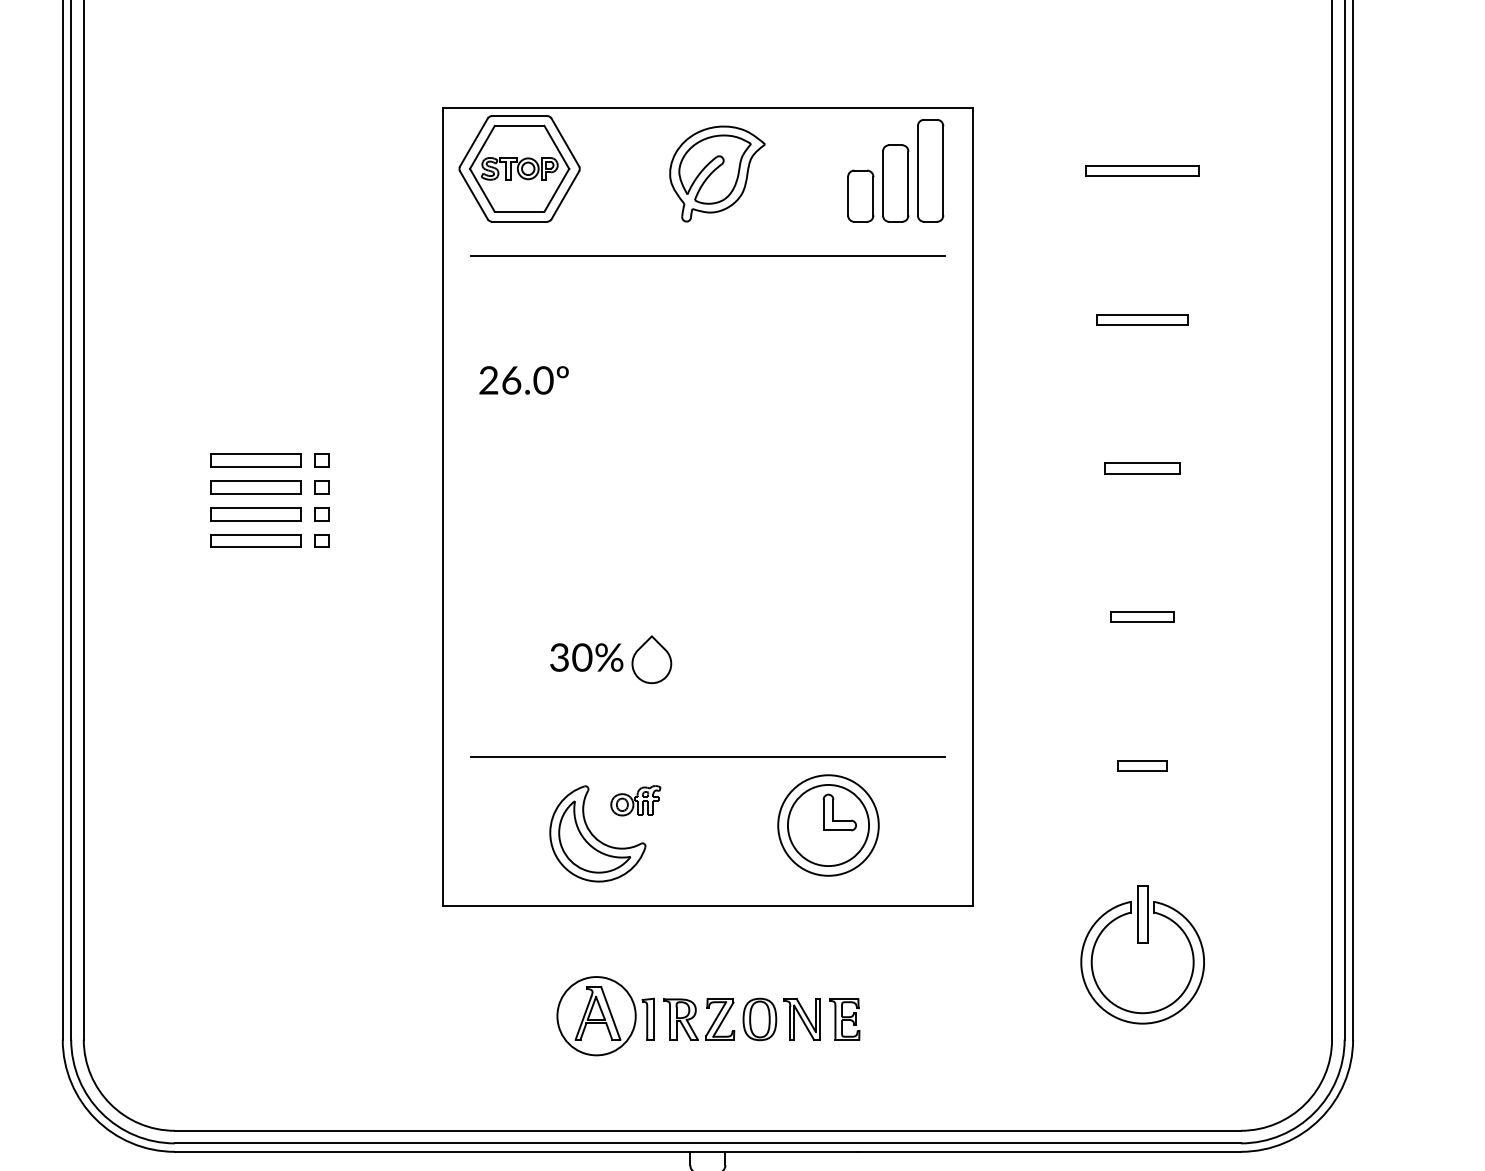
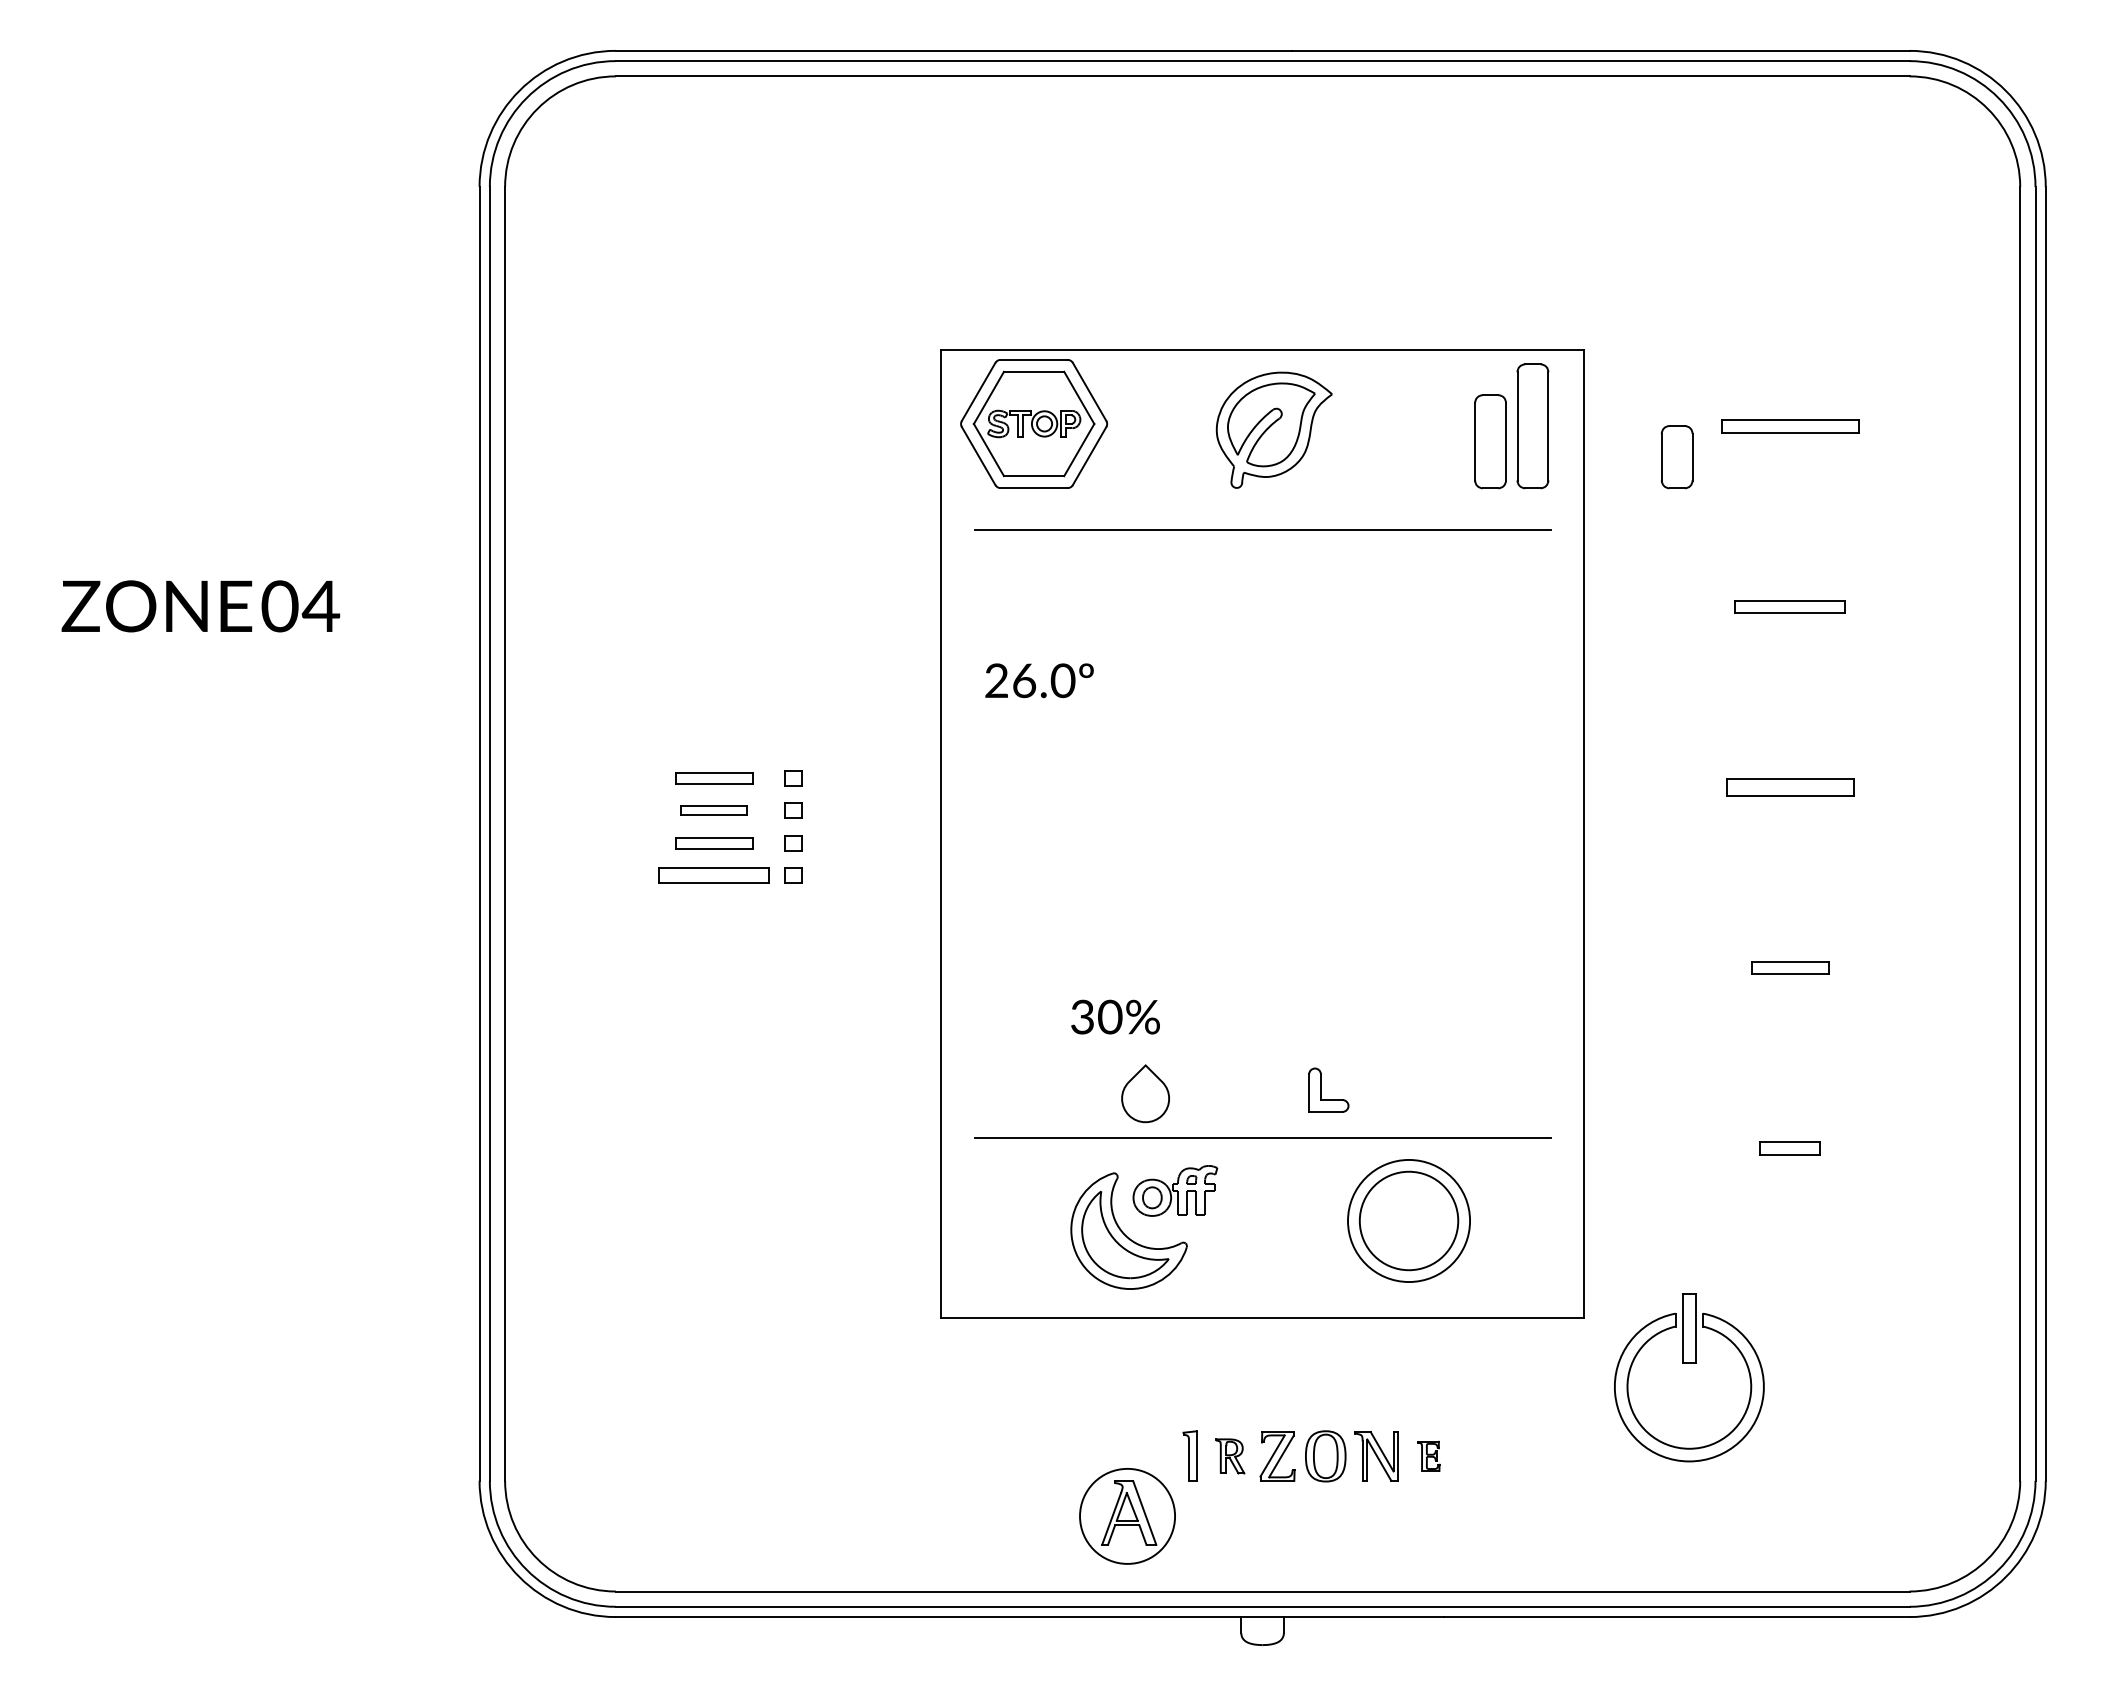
part: (860, 196) -> (1676, 457), moved
part: (255, 460) -> (713, 778), size x0.7
part: (1142, 468) -> (1790, 787), size x1.4
part: (255, 487) -> (713, 810), size x0.6
part: (255, 514) -> (713, 843), size x0.7
part: (651, 659) -> (1145, 1093), moved
part: (635, 800) -> (1174, 1190), size x1.4
part: (833, 811) -> (1321, 1089), moved
part: (1142, 942) -> (1689, 1363), moved
part: (596, 1016) -> (1127, 1516), moved
part: (681, 1019) -> (1230, 1456), size x0.7
part: (844, 1019) -> (1428, 1456), size x0.6

